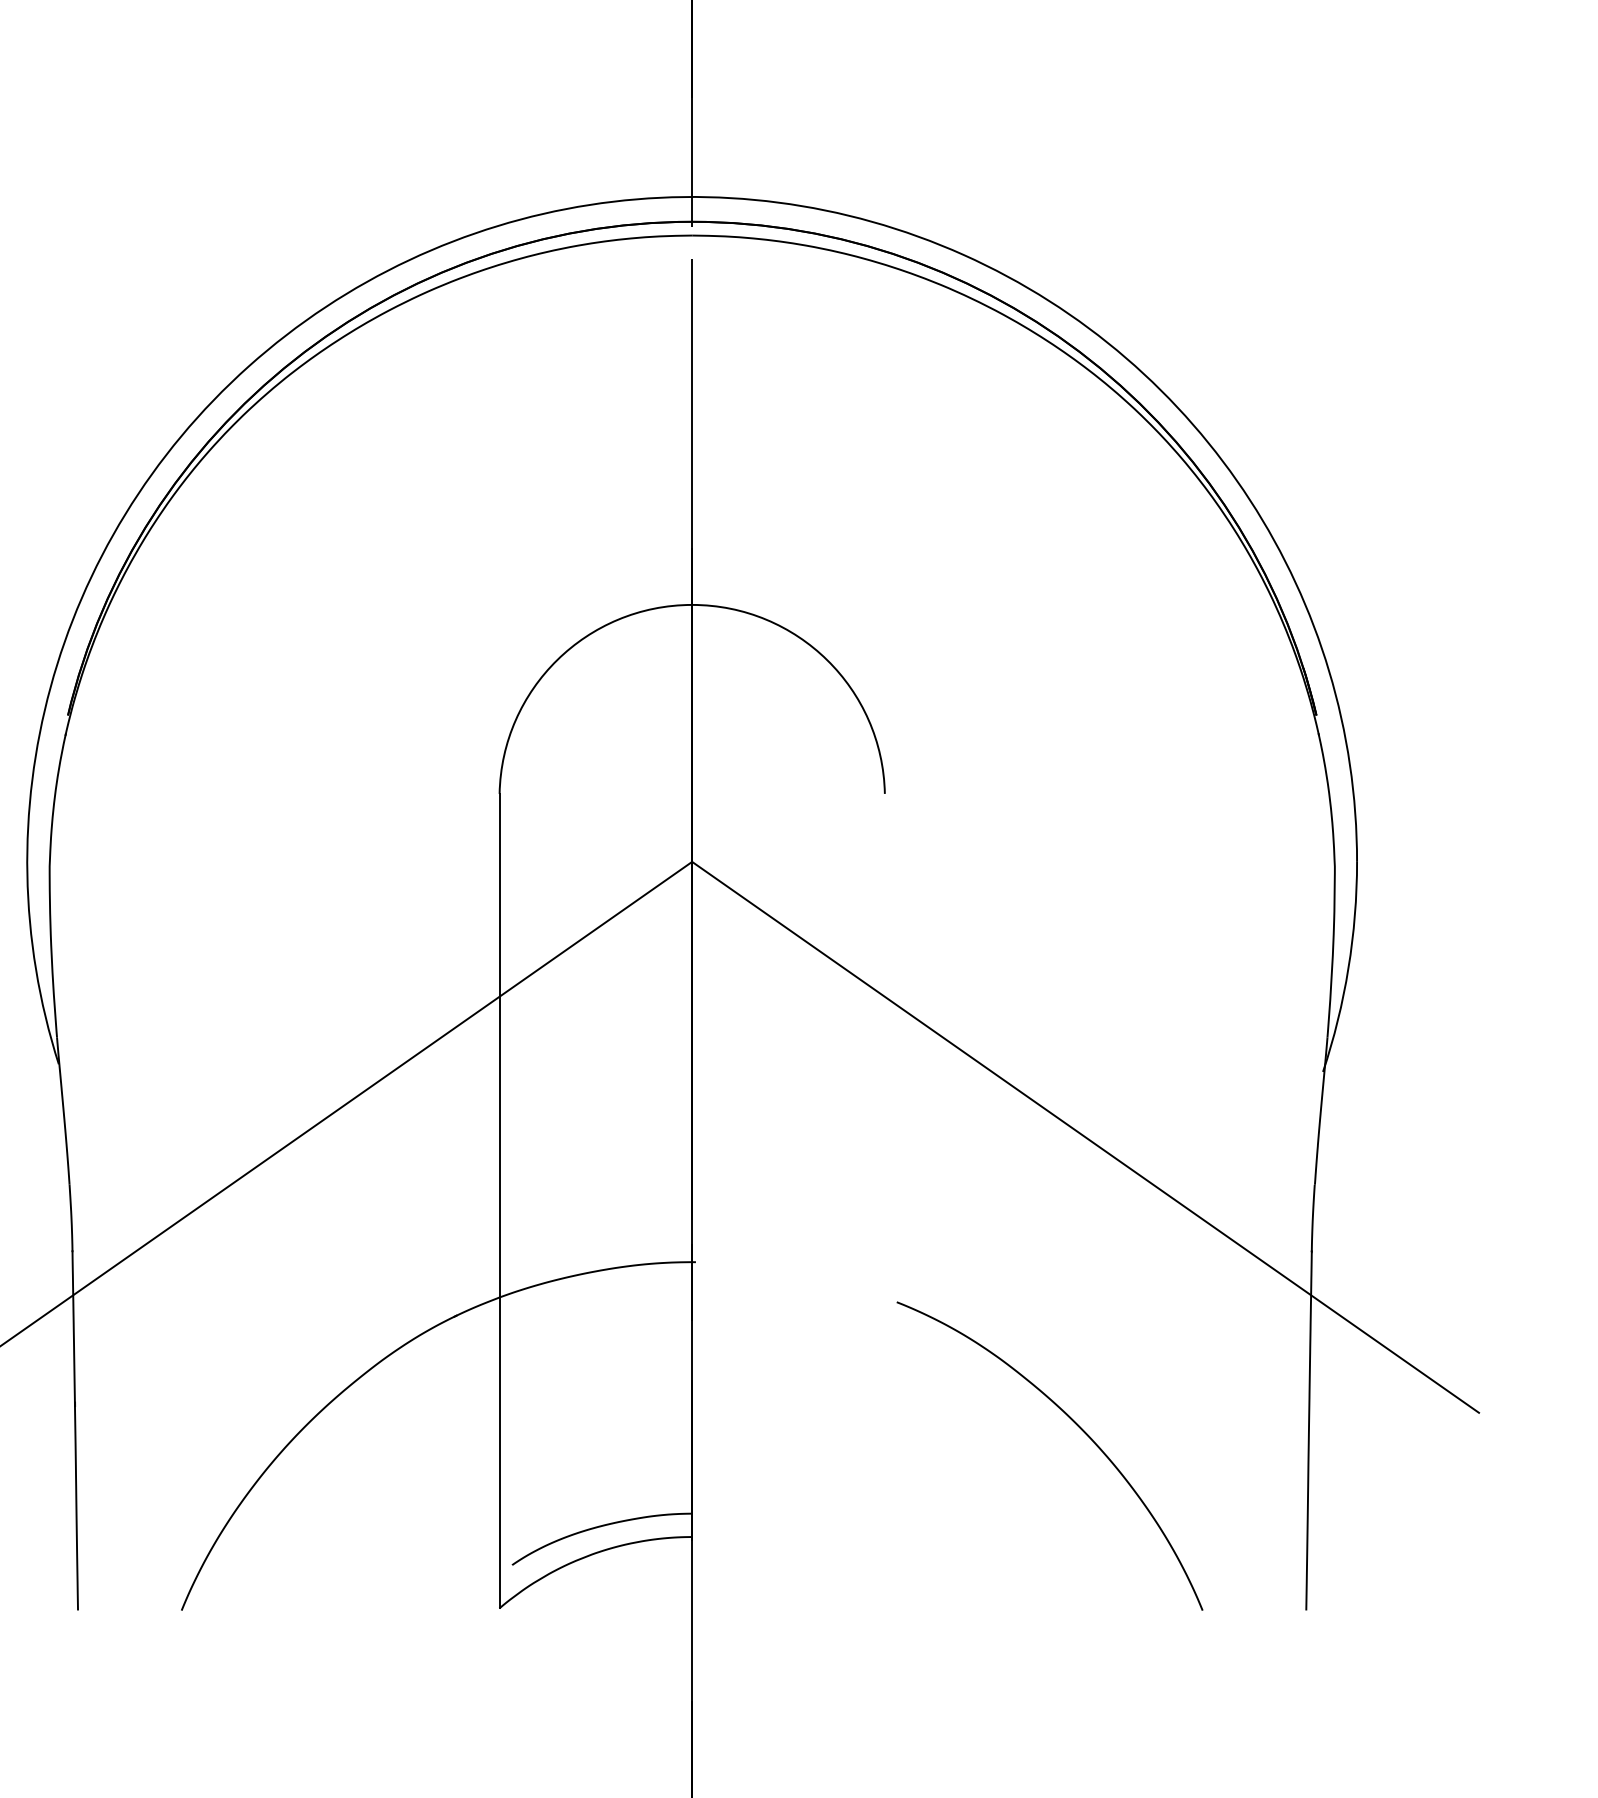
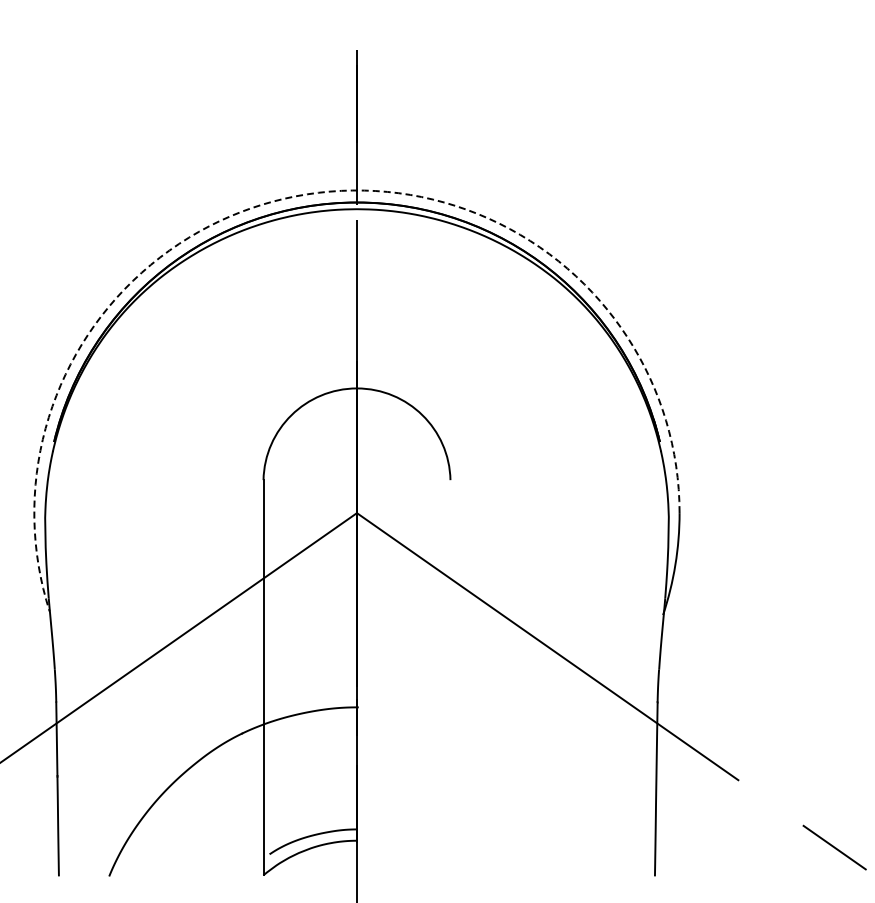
arc: (590, 205) -> (307, 194), solid -> dashed
curve: (1076, 1427) -> (543, 787), removed

